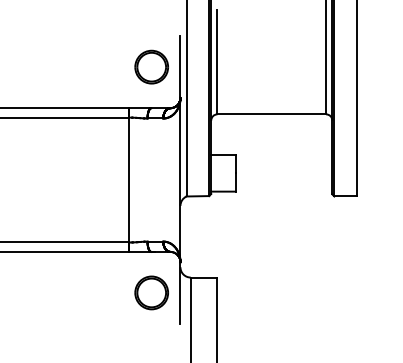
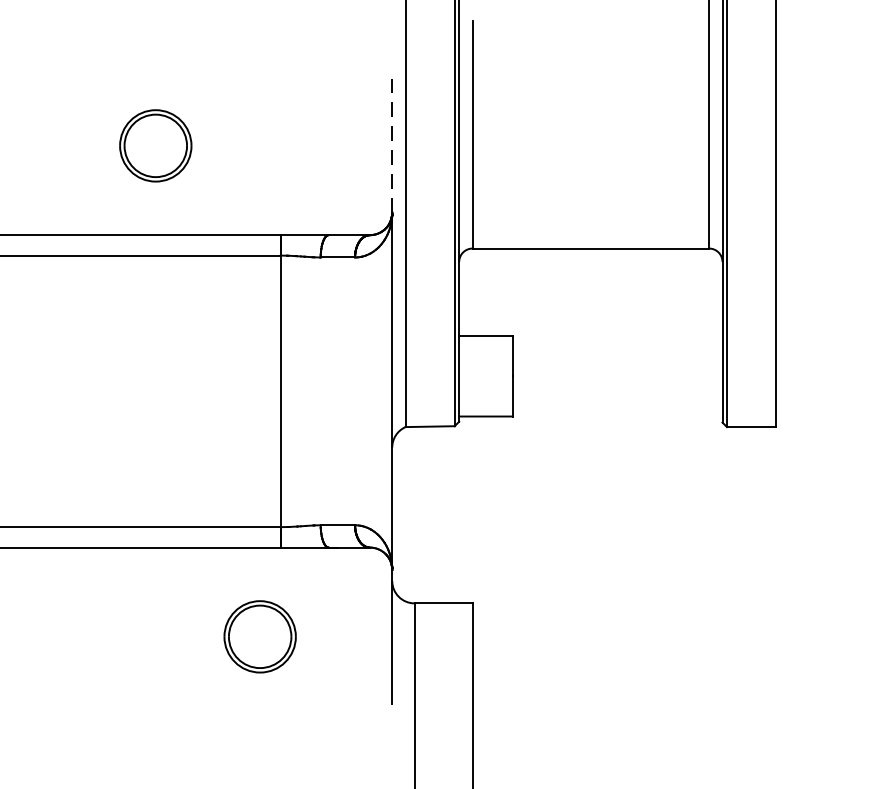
part: (151, 66) -> (155, 144), moved
line: (180, 67) -> (392, 146), solid -> dashed
part: (151, 292) -> (259, 635), moved

